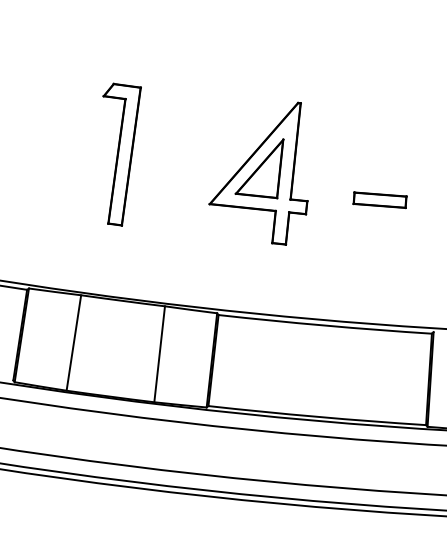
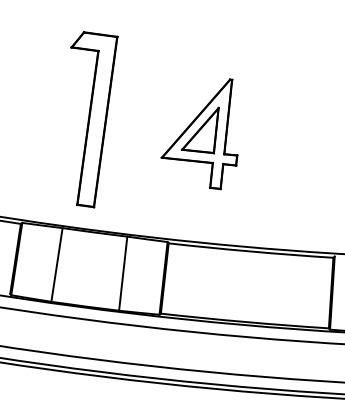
part: (121, 154) -> (93, 119), size x1.6
part: (379, 200) -> (292, 154), removed

